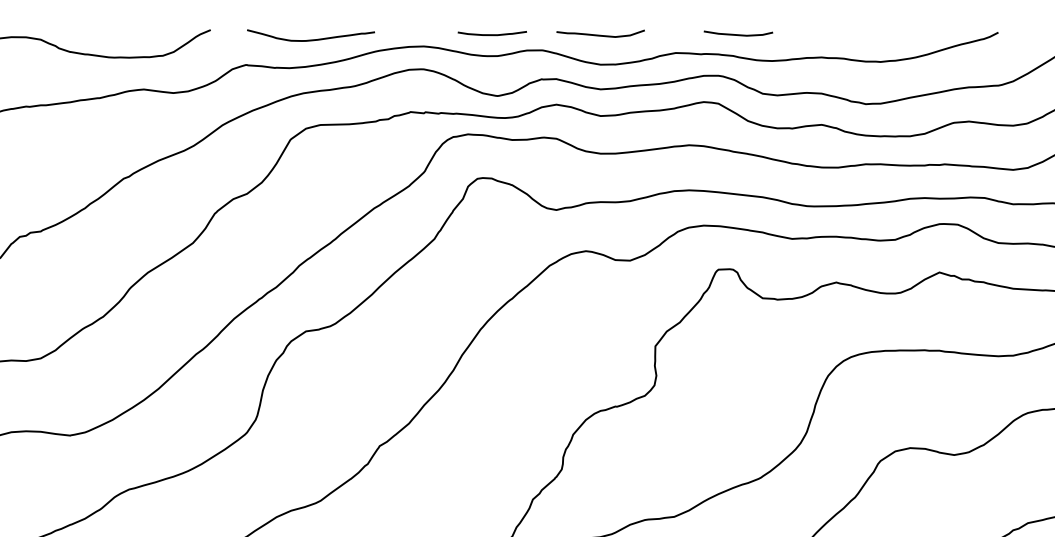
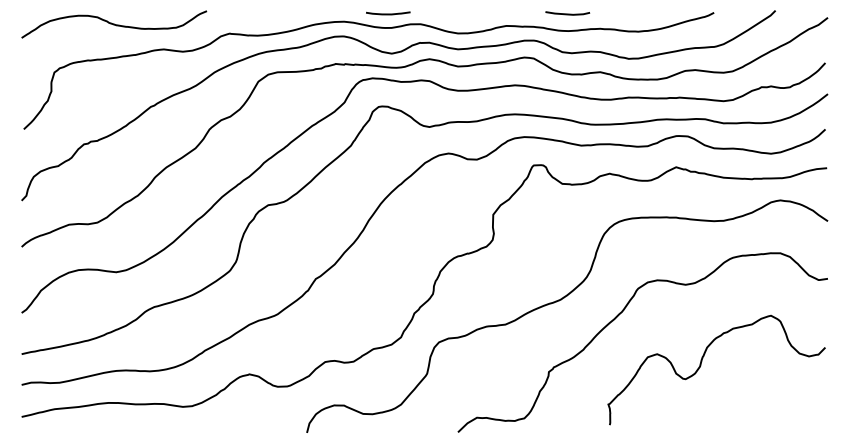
curve: (599, 33) -> (457, 13), removed
line: (738, 33) -> (567, 13), moved
curve: (312, 38) -> (272, 16), removed

